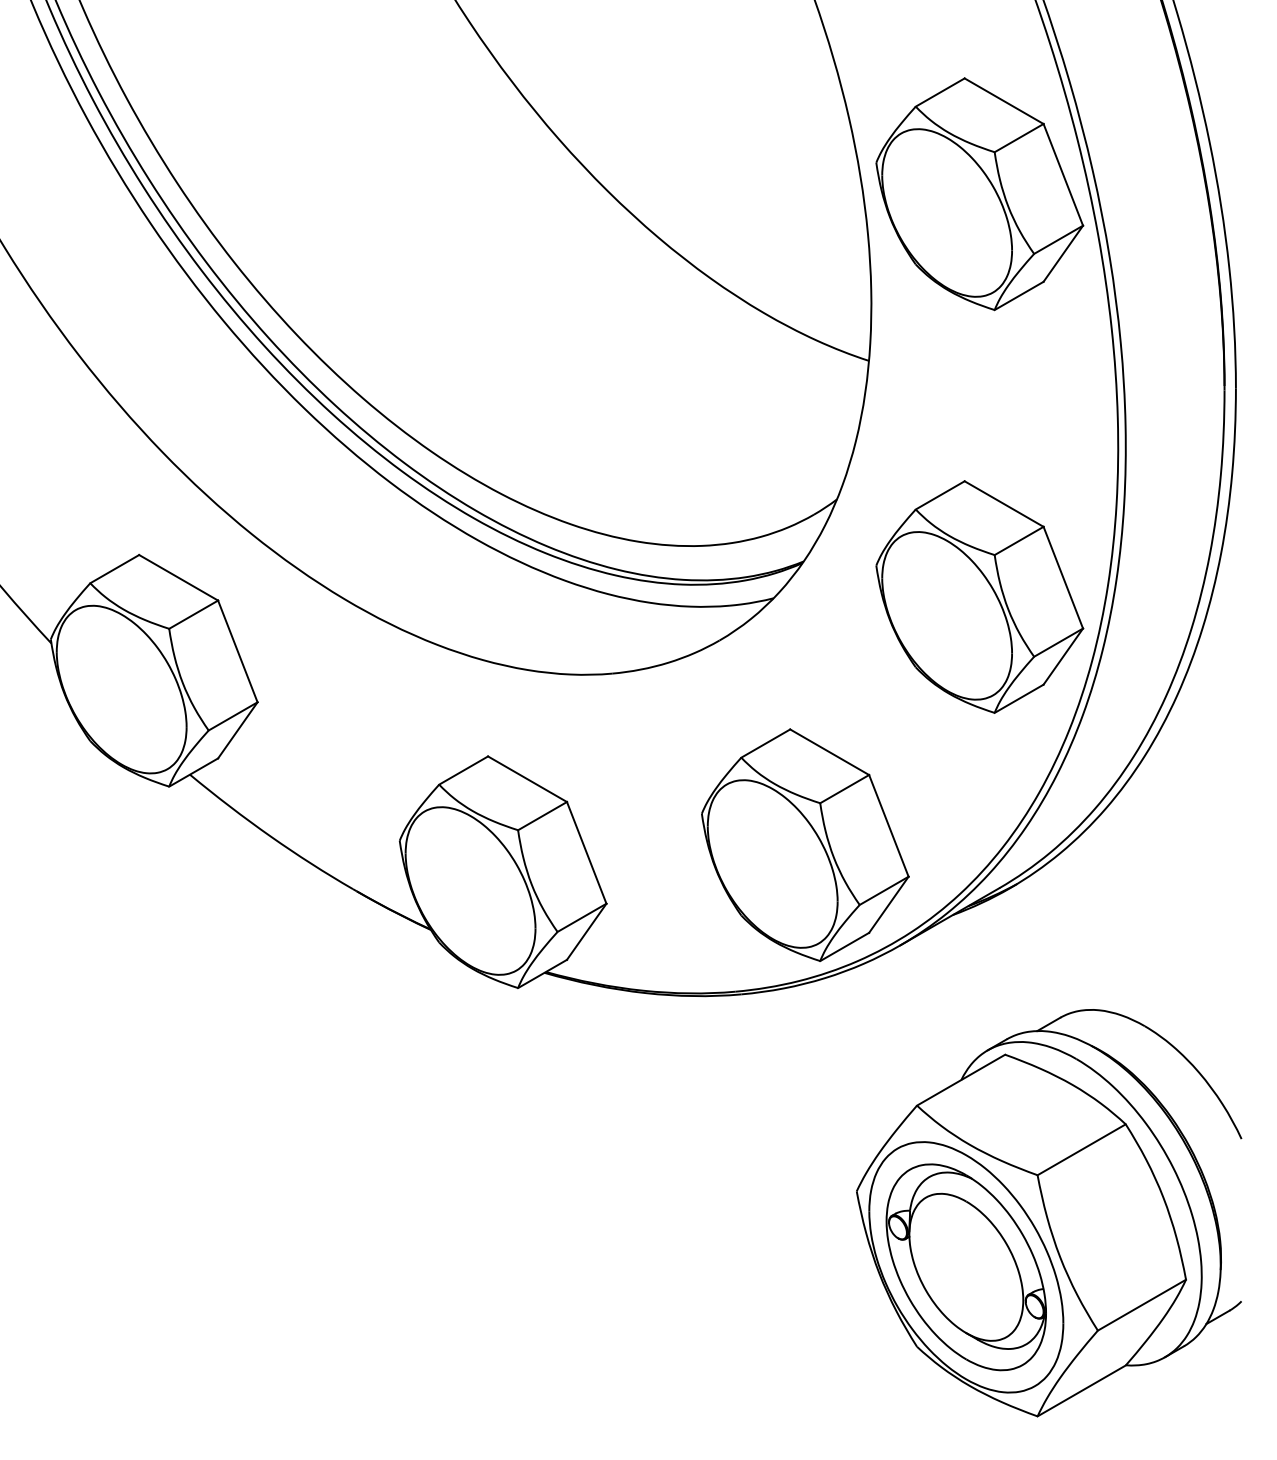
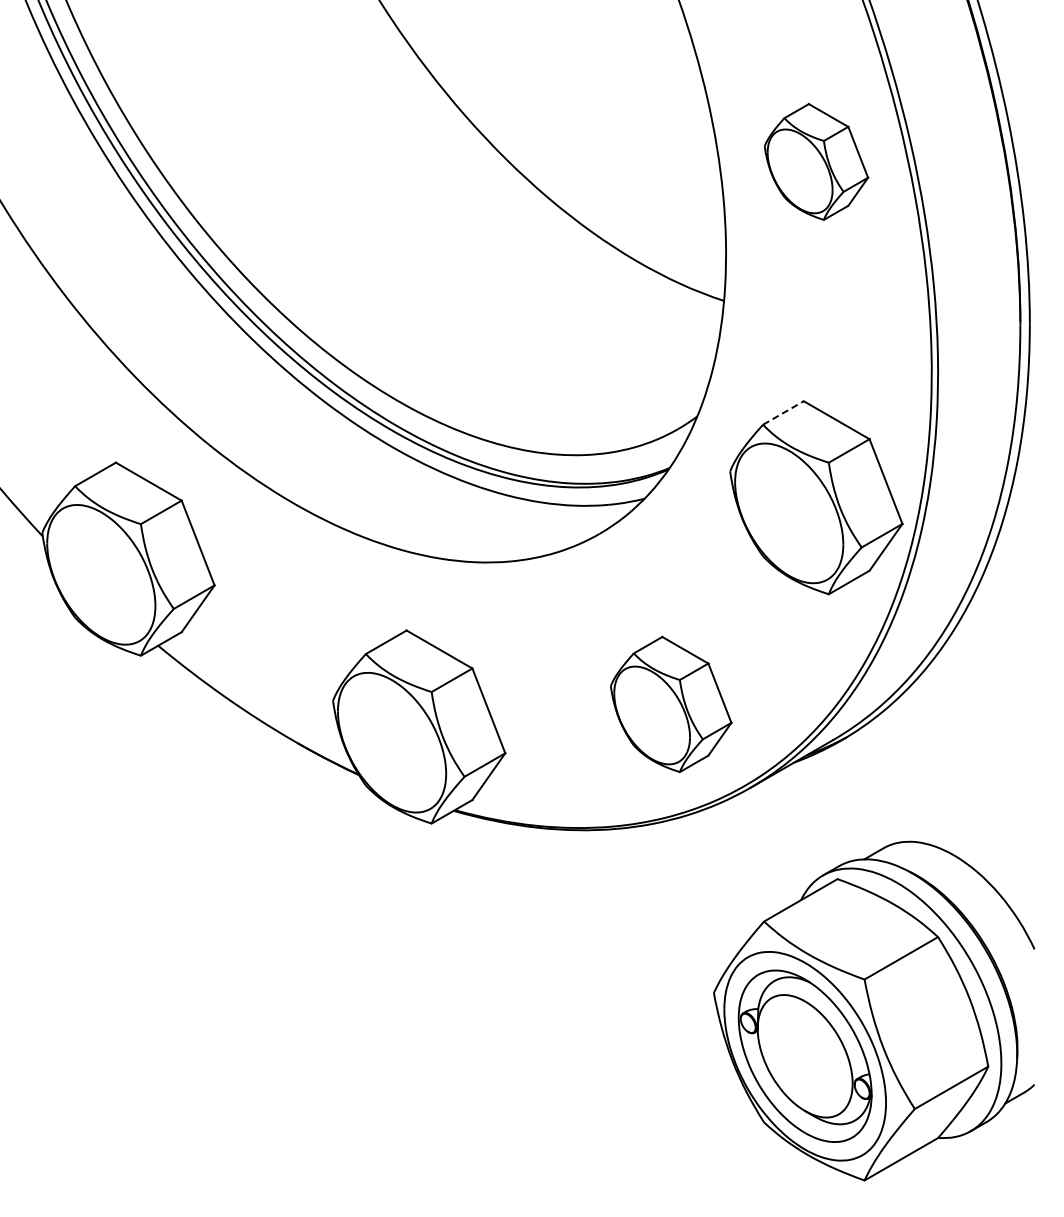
part: (979, 193) -> (816, 161), size x0.6
line: (940, 494) -> (783, 412), solid -> dashed
part: (805, 845) -> (671, 704), size x0.7

